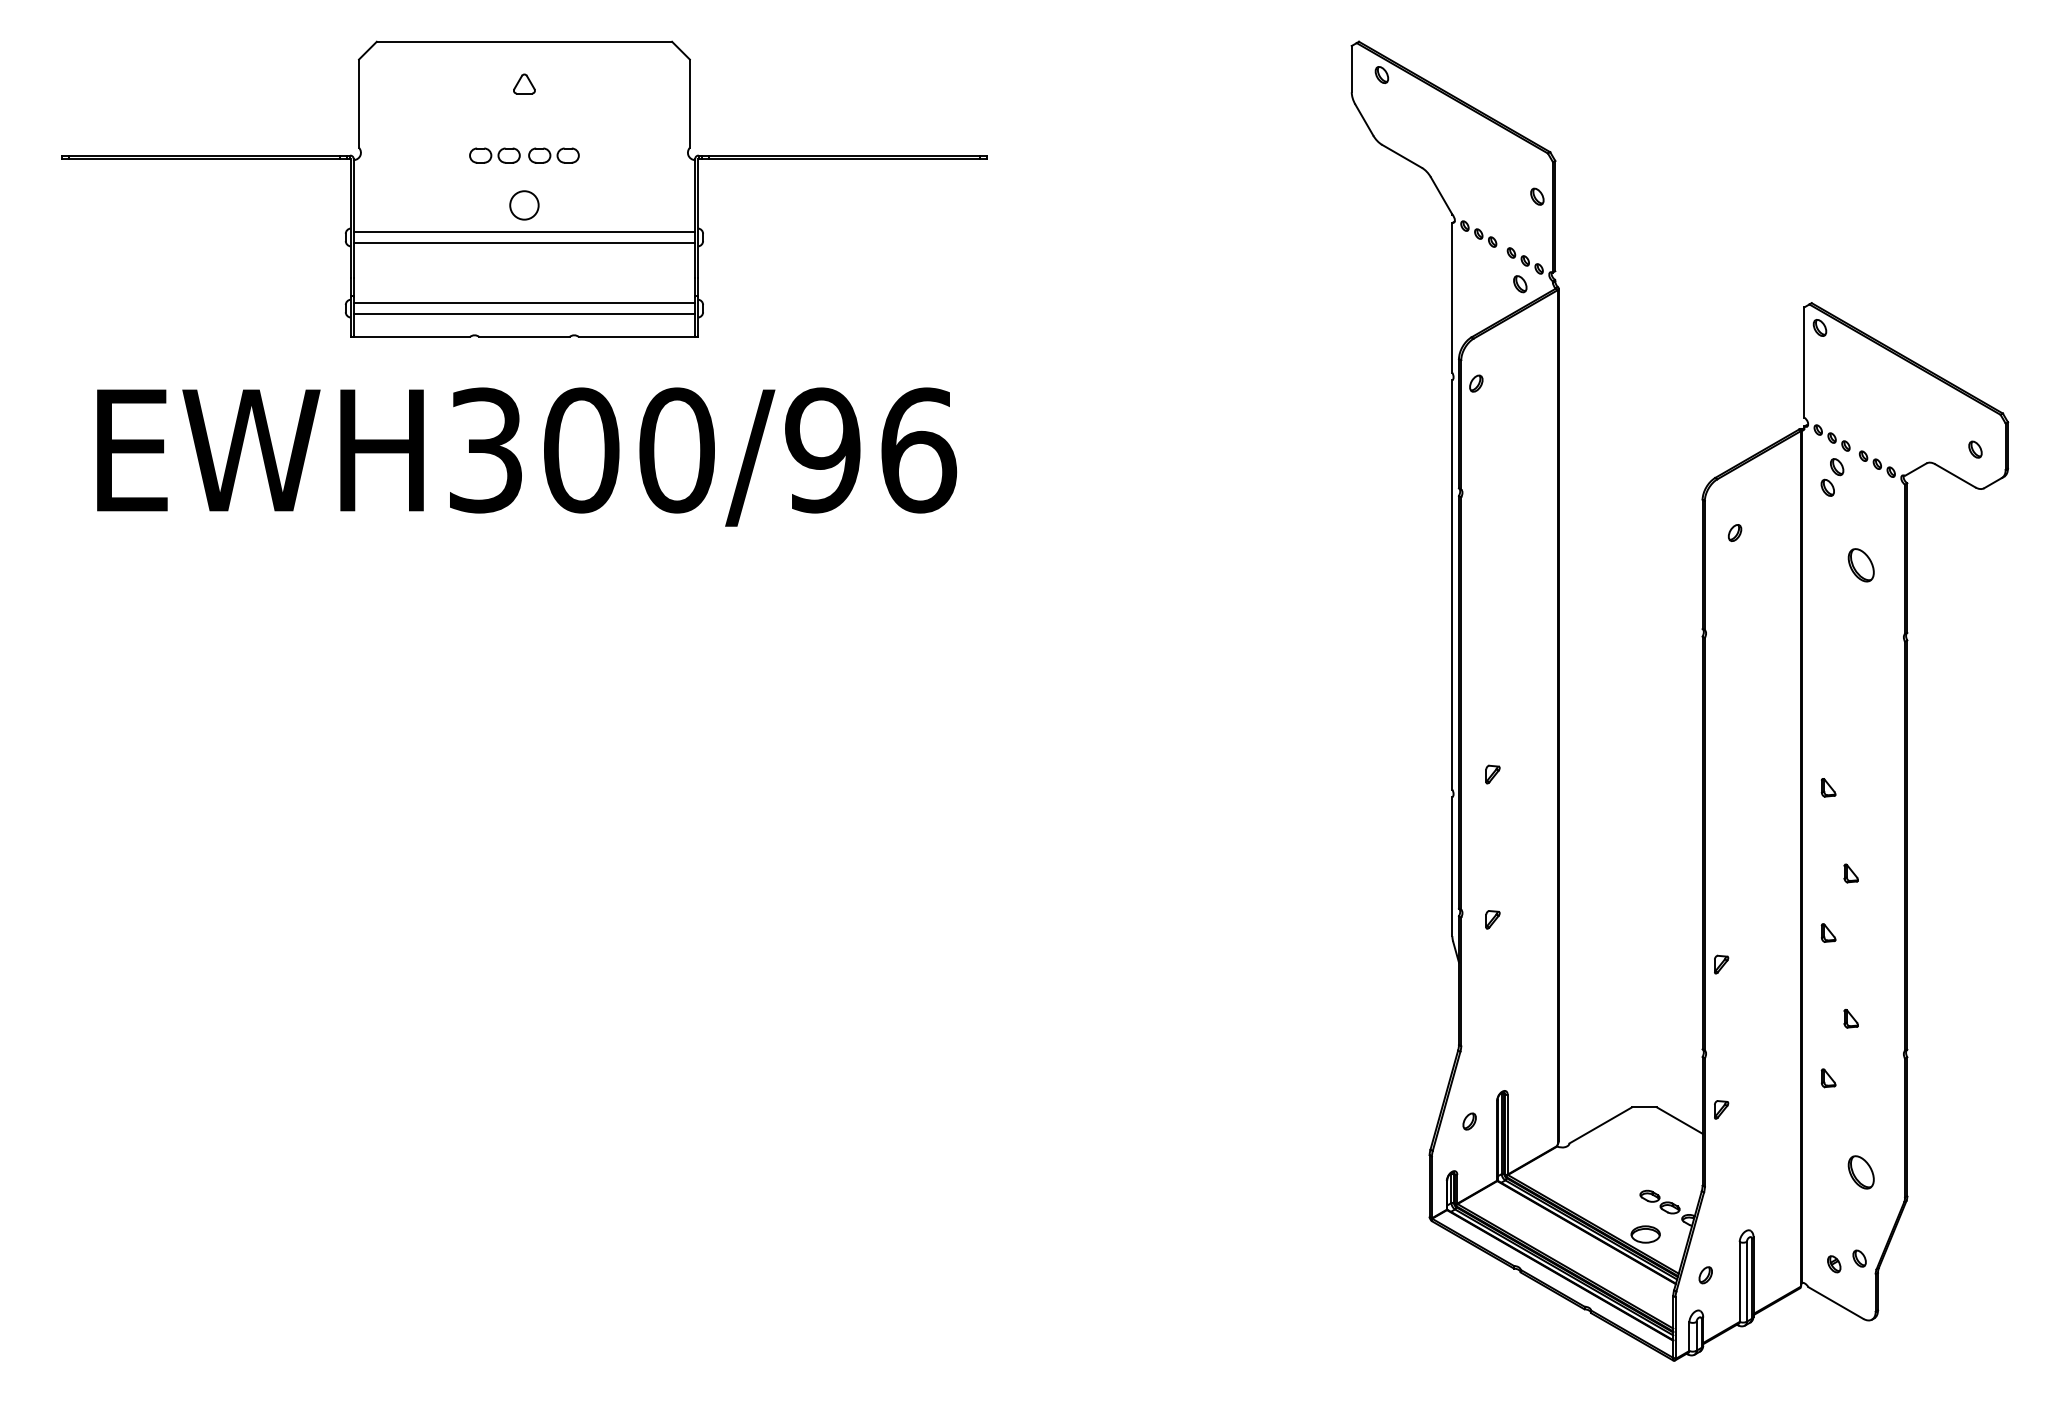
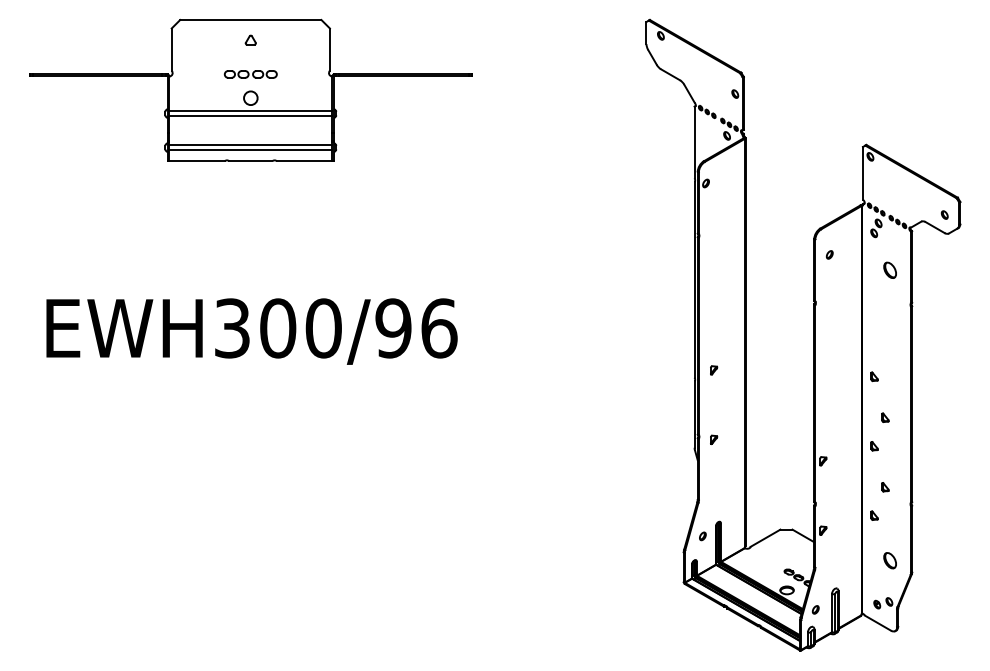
text: (525, 456) -> (251, 331), moved

